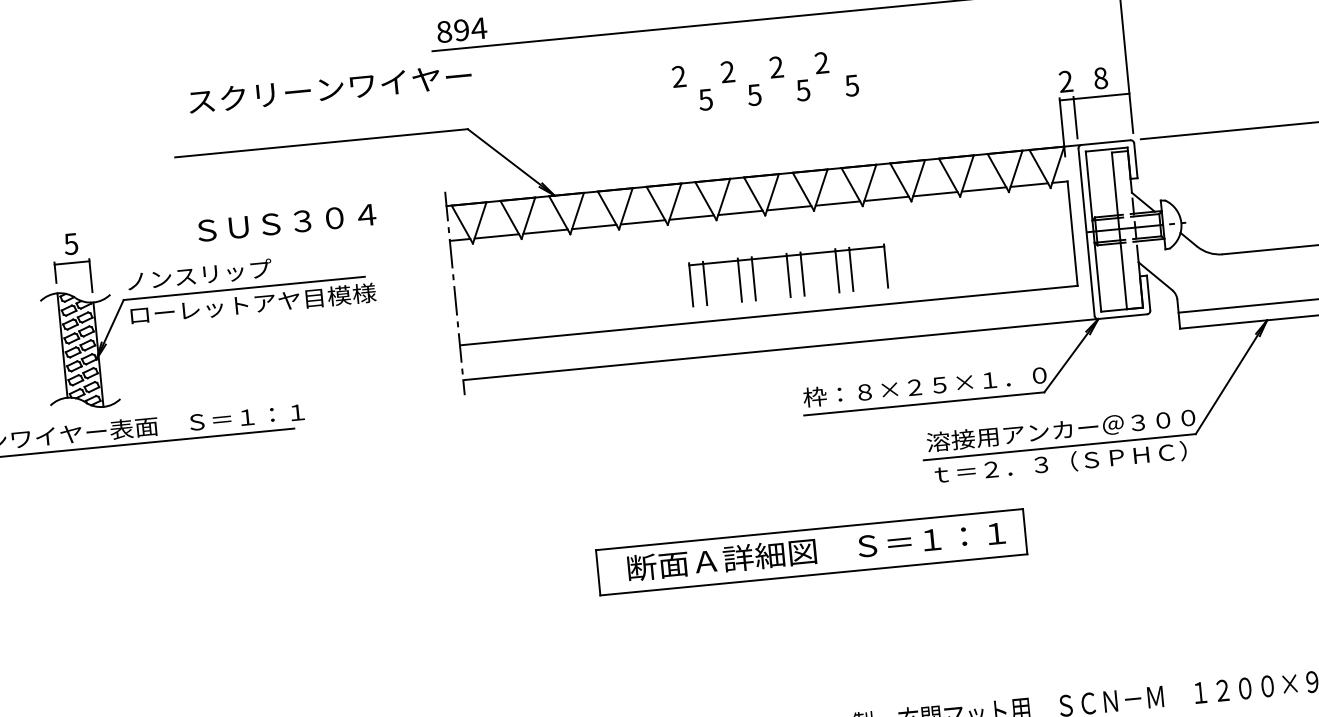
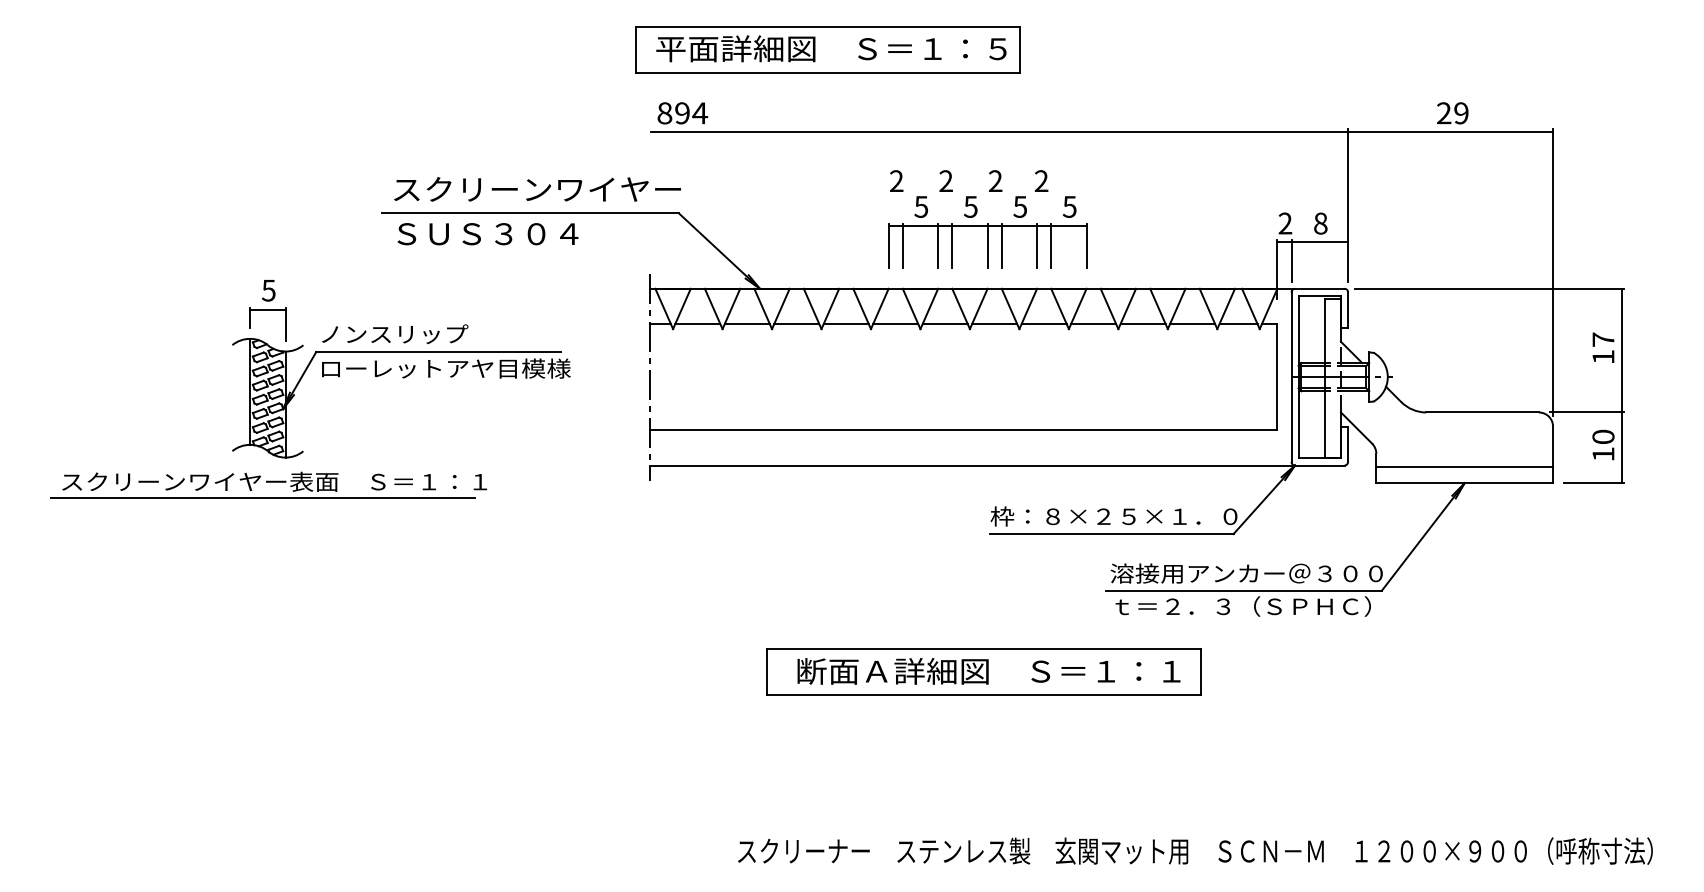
text: (330, 88) -> (537, 189), moved
text: (286, 223) -> (487, 234), moved
part: (788, 275) -> (987, 245), moved

